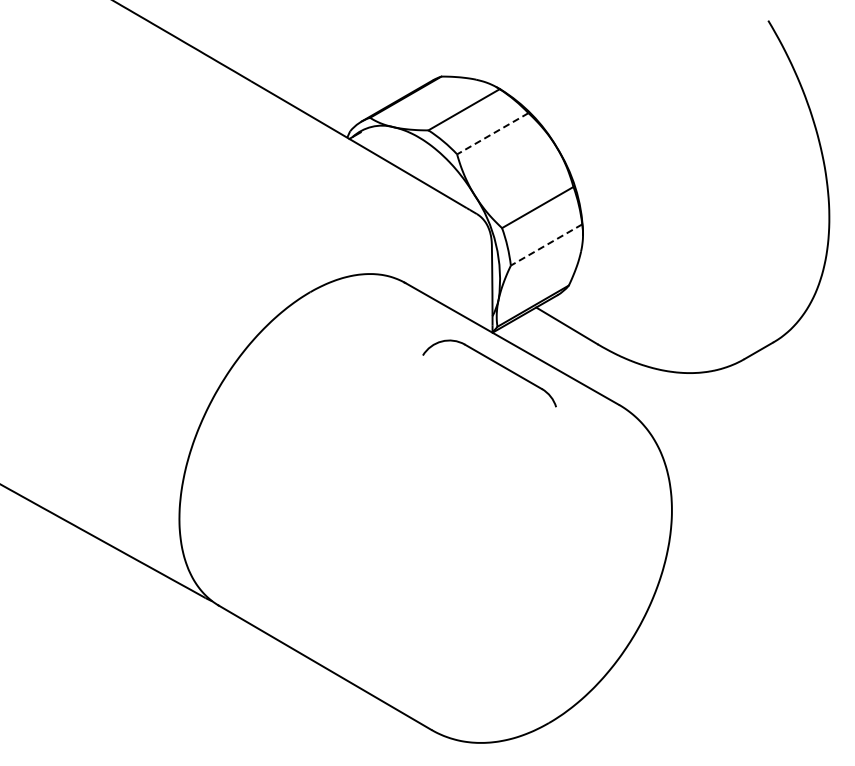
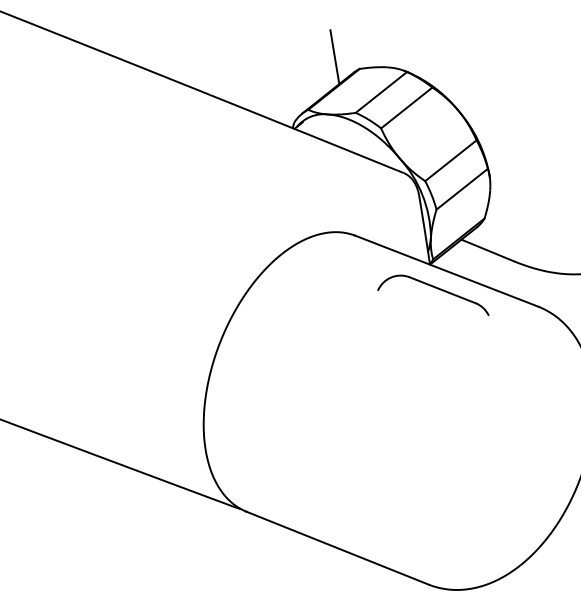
line: (412, 57) -> (334, 57), added
line: (492, 134) -> (406, 108), dashed -> solid
line: (546, 245) -> (462, 189), dashed -> solid

